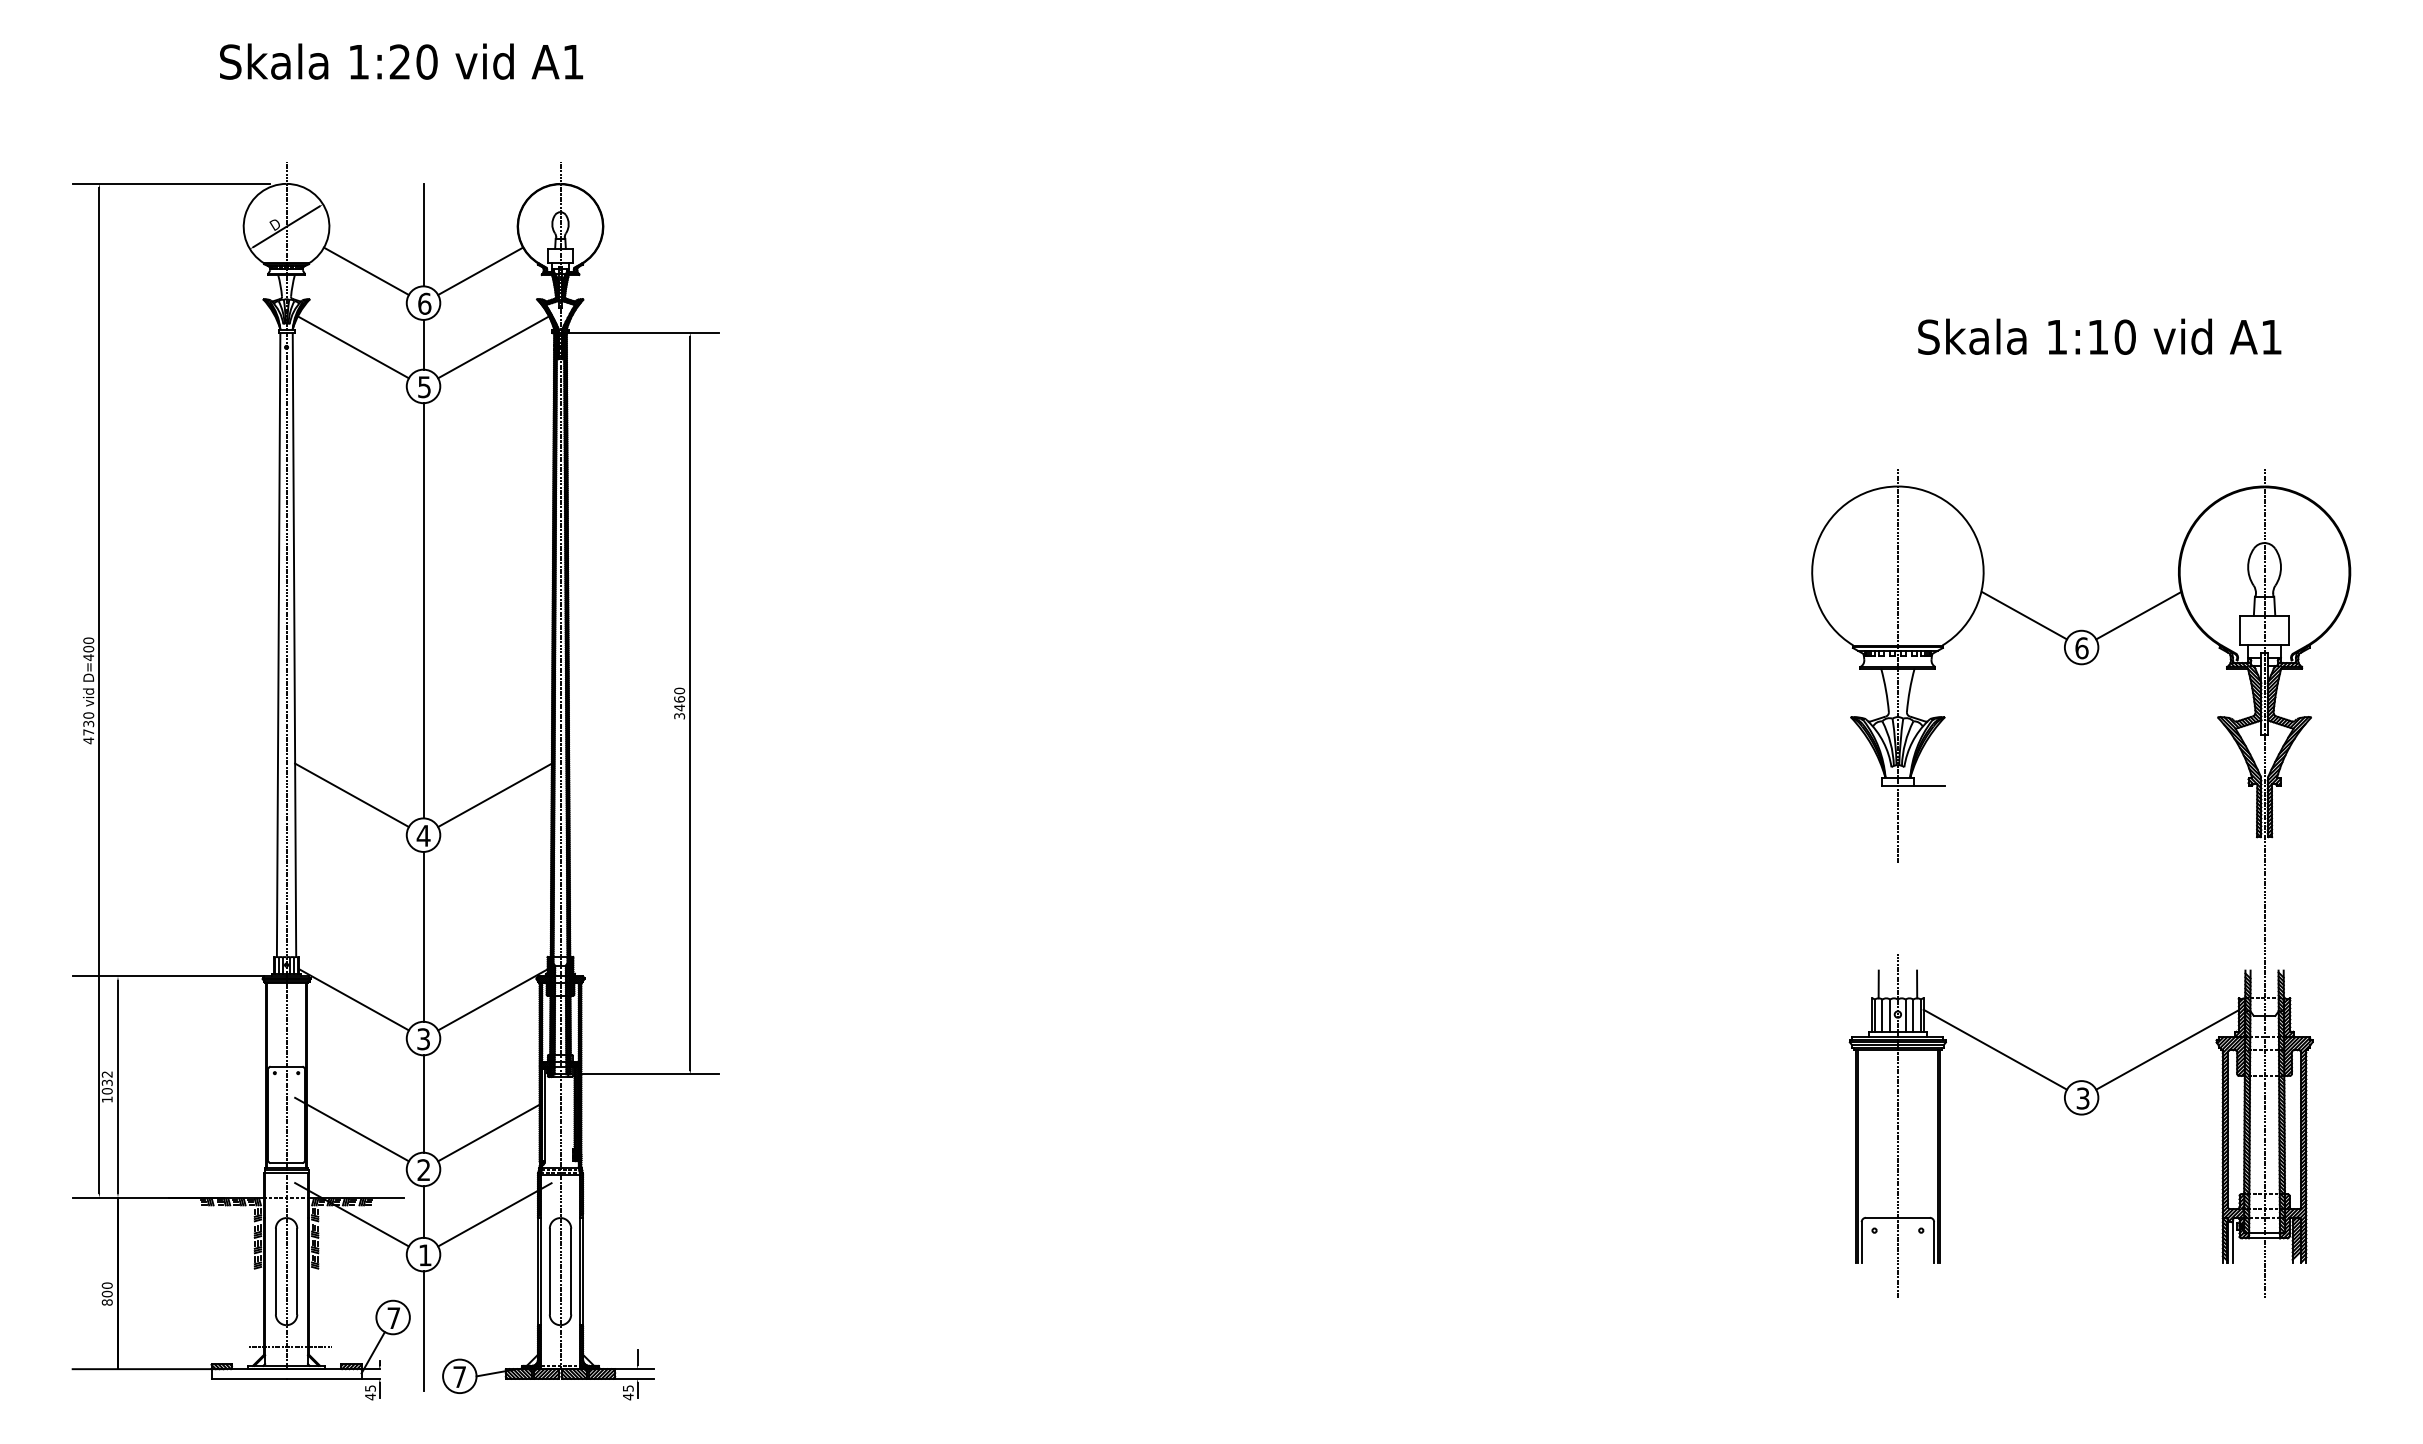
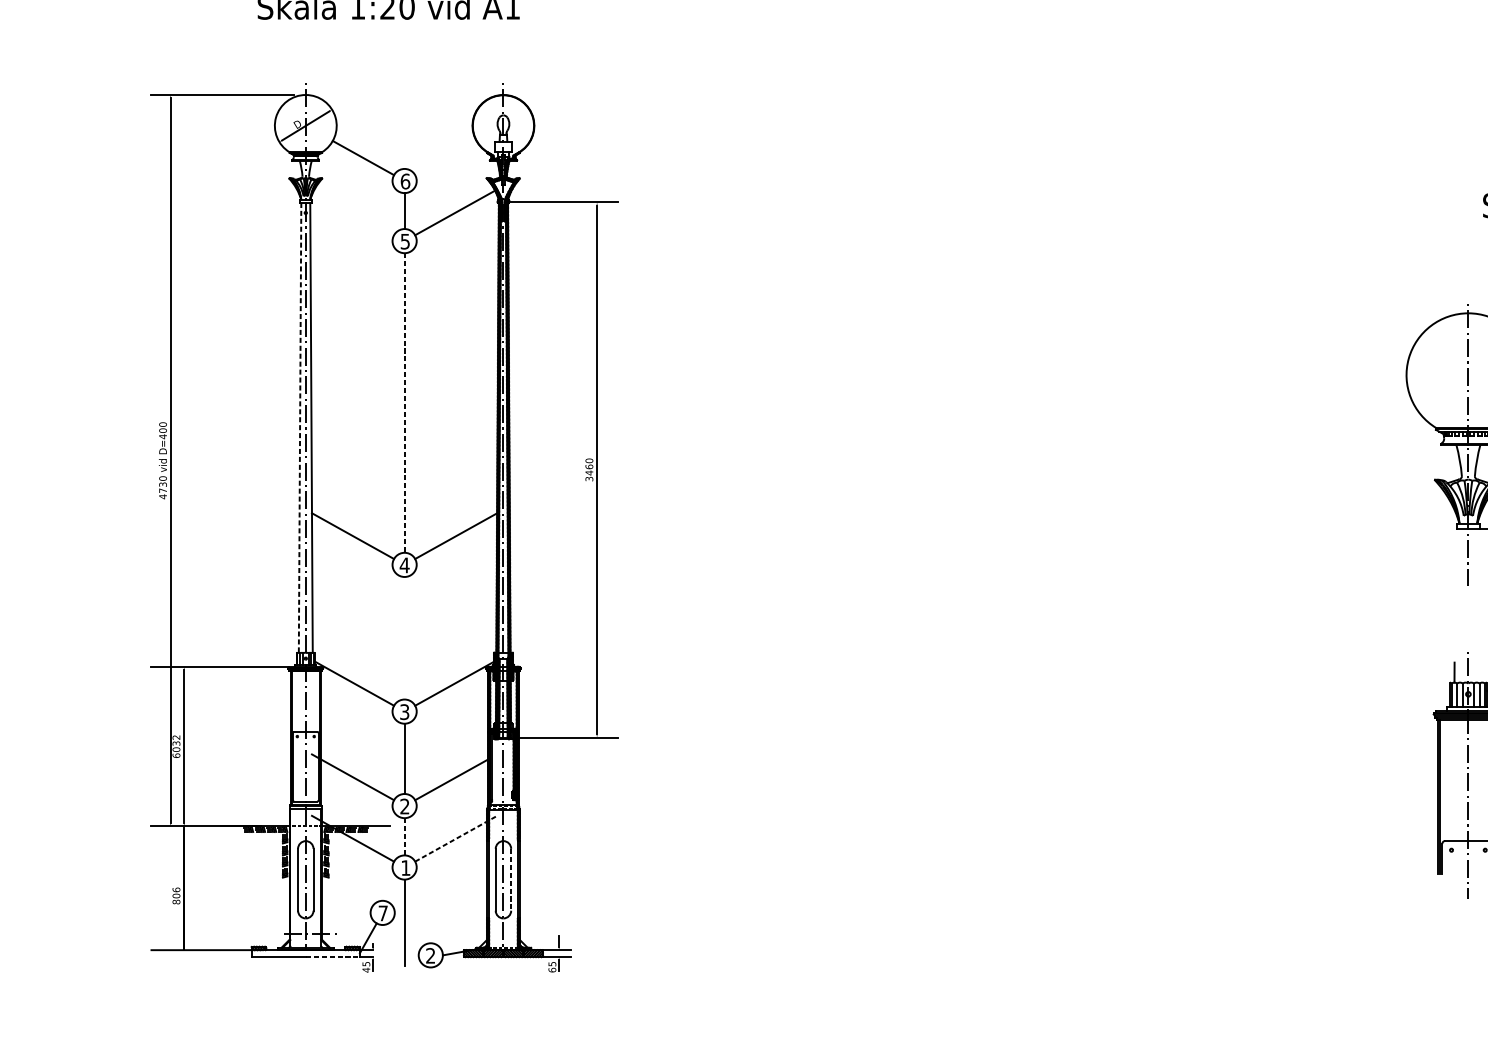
line: (423, 234) -> (404, 131), removed
line: (480, 270) -> (445, 157), removed
line: (352, 346) -> (353, 212), removed
line: (423, 610) -> (404, 402), solid -> dashed
line: (278, 645) -> (299, 428), solid -> dashed
line: (423, 936) -> (404, 637), removed
line: (1917, 984) -> (1482, 672), removed
text: (106, 1099) -> (175, 755), 1032 -> 6032
line: (423, 1212) -> (404, 837), solid -> dashed
line: (494, 1214) -> (455, 838), solid -> dashed
line: (571, 1271) -> (511, 879), solid -> dashed
text: (106, 1285) -> (175, 889), 800 -> 806
text: (459, 1376) -> (430, 955), 7 -> 2
line: (324, 1378) -> (333, 956), solid -> dashed
text: (627, 1396) -> (551, 969), 45 -> 65

